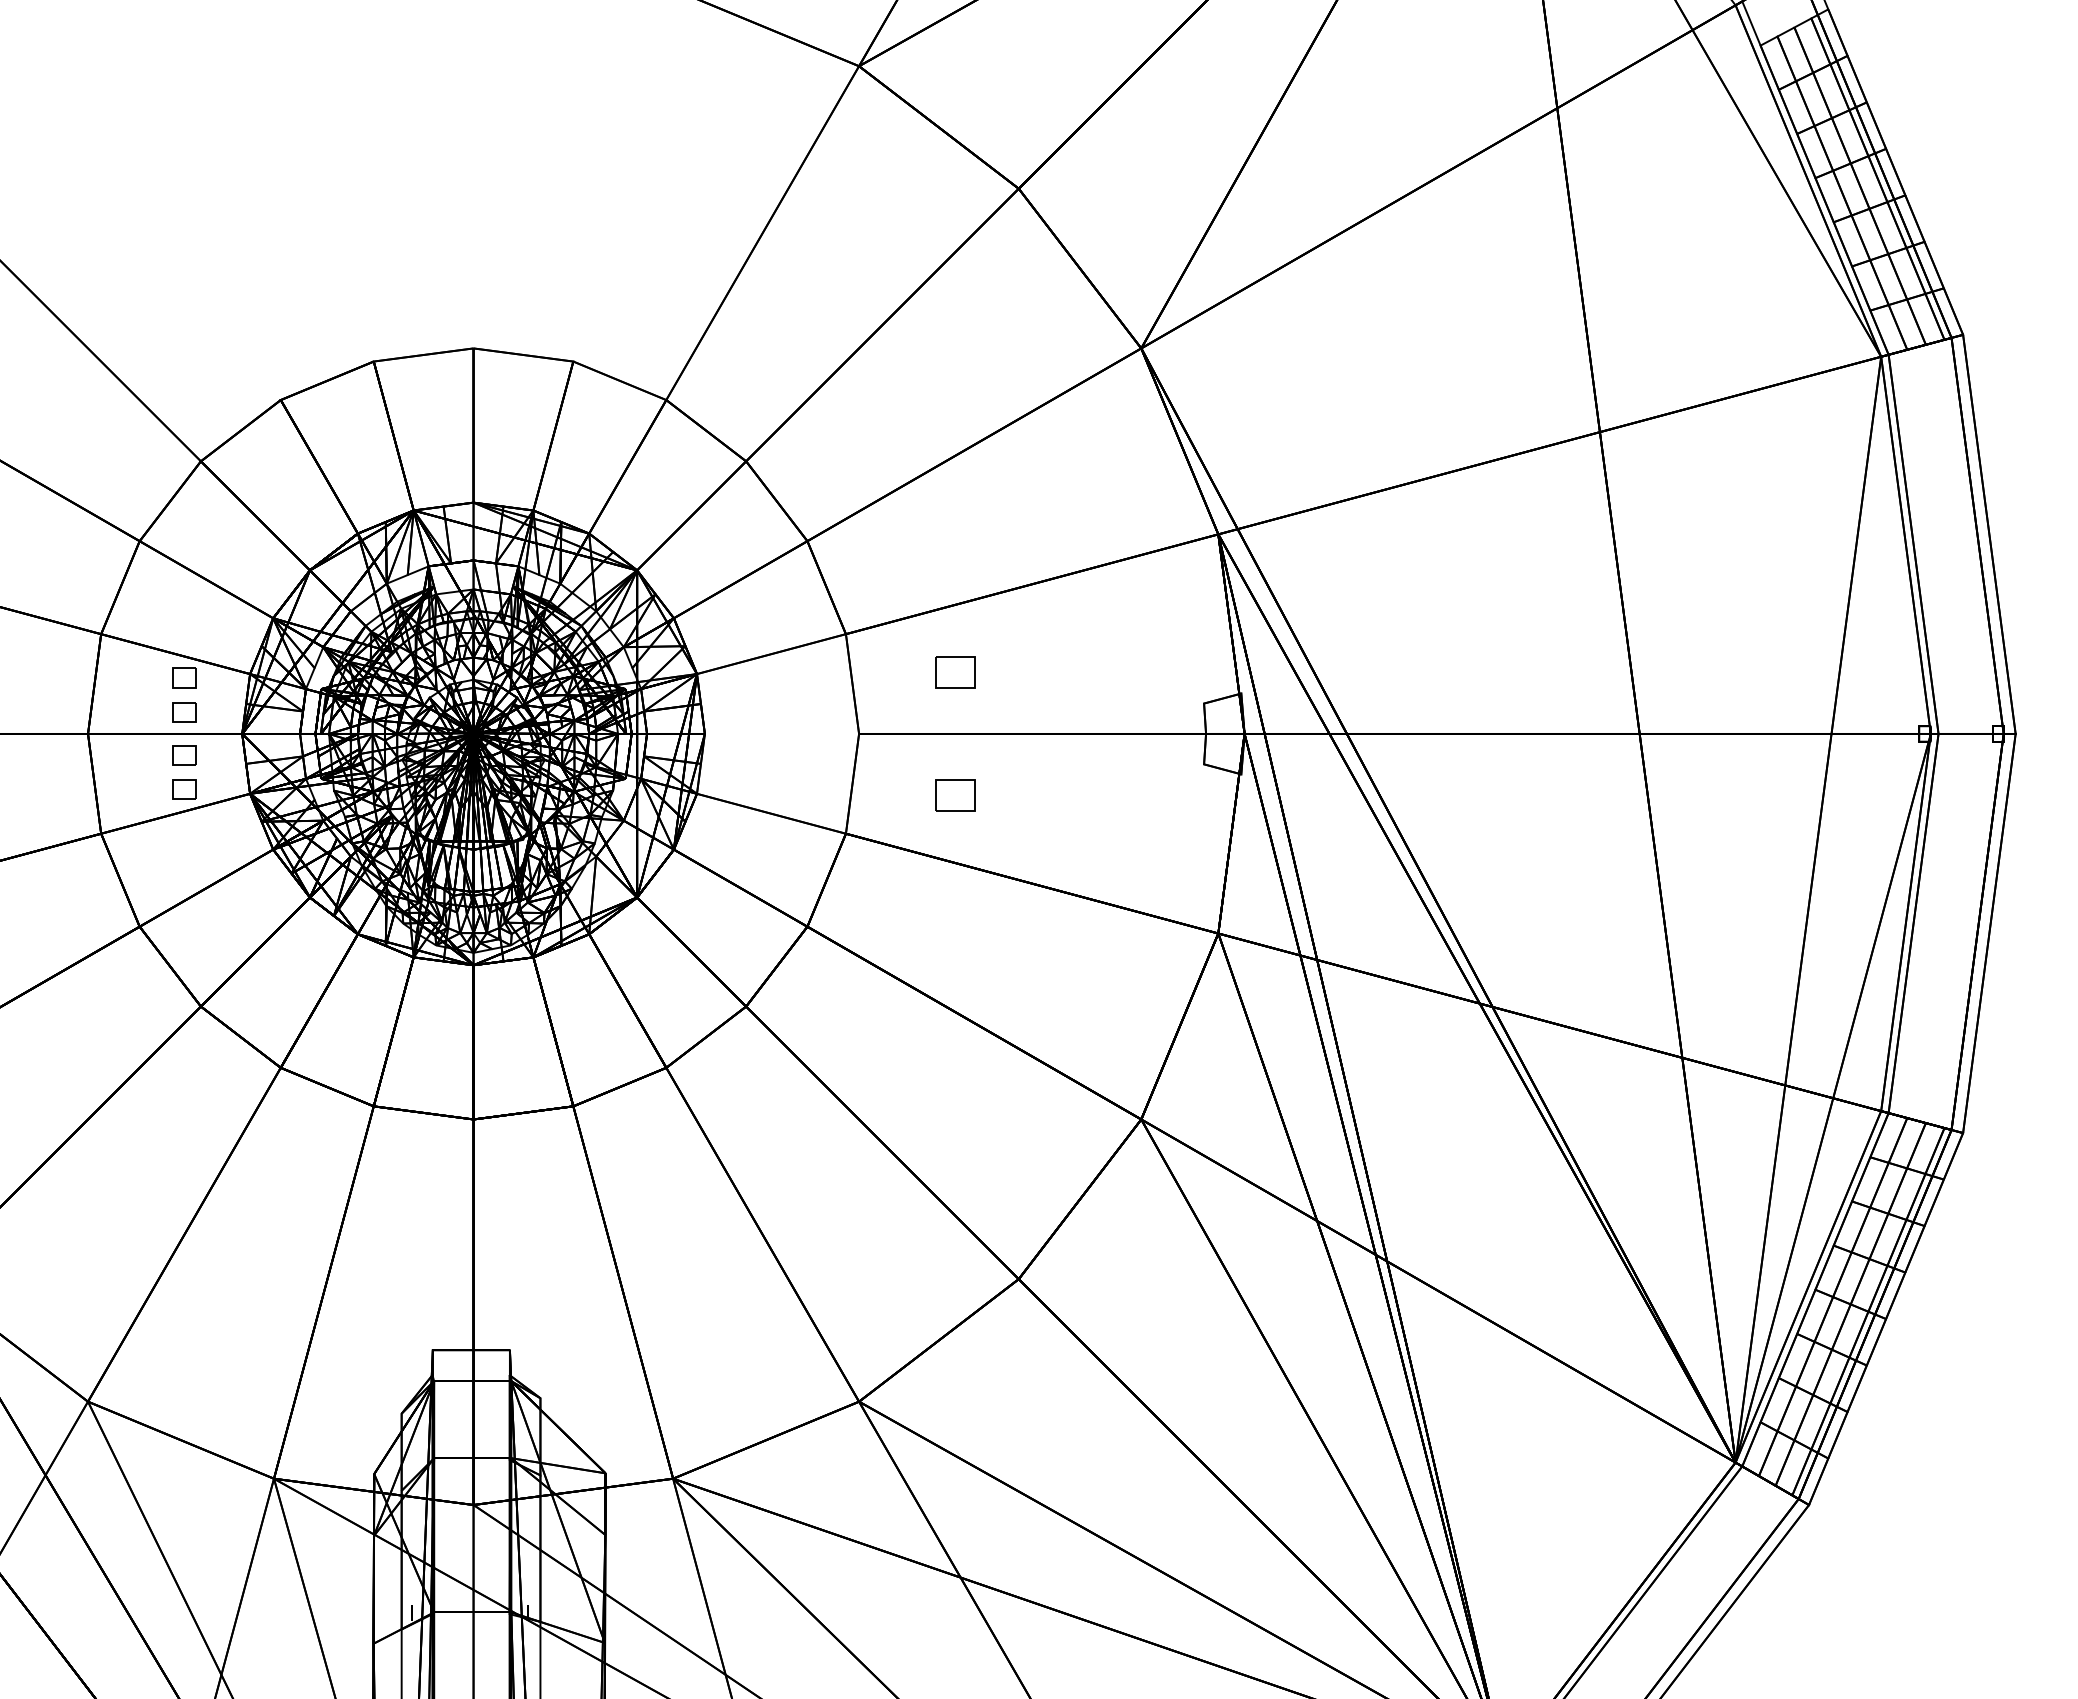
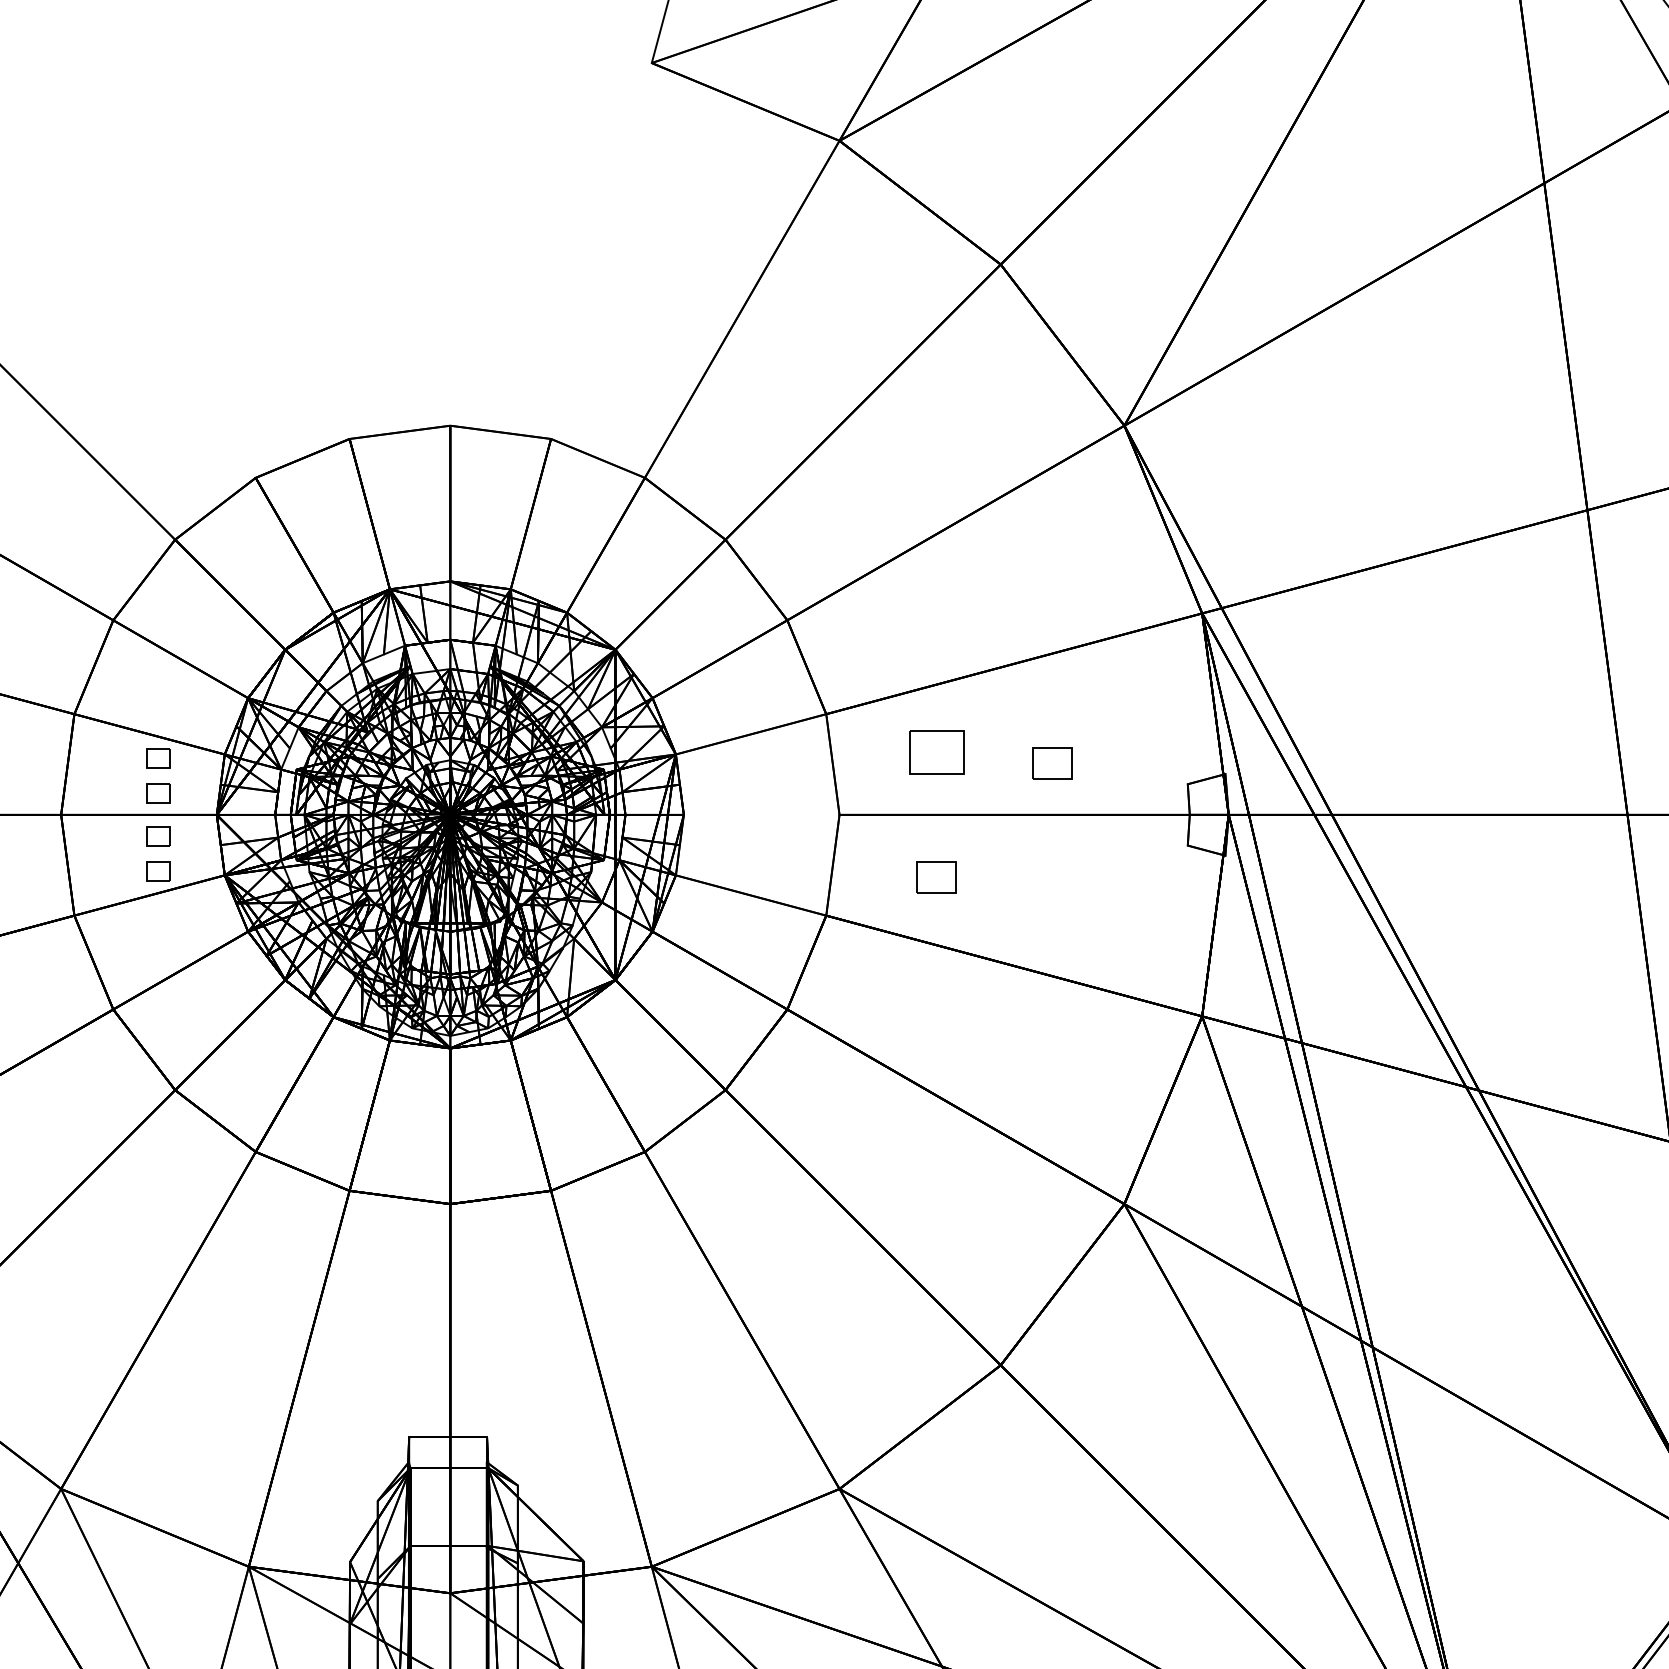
part: (955, 672) -> (936, 752), size x1.4
part: (1070, 682) -> (1052, 762), added

